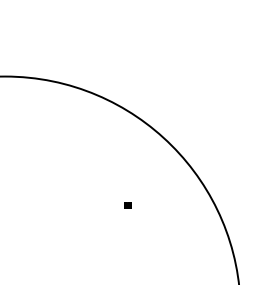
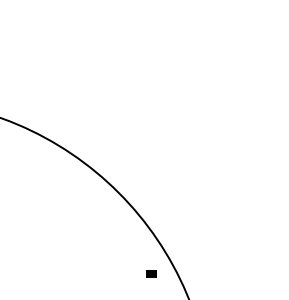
part: (127, 205) -> (150, 273), moved

